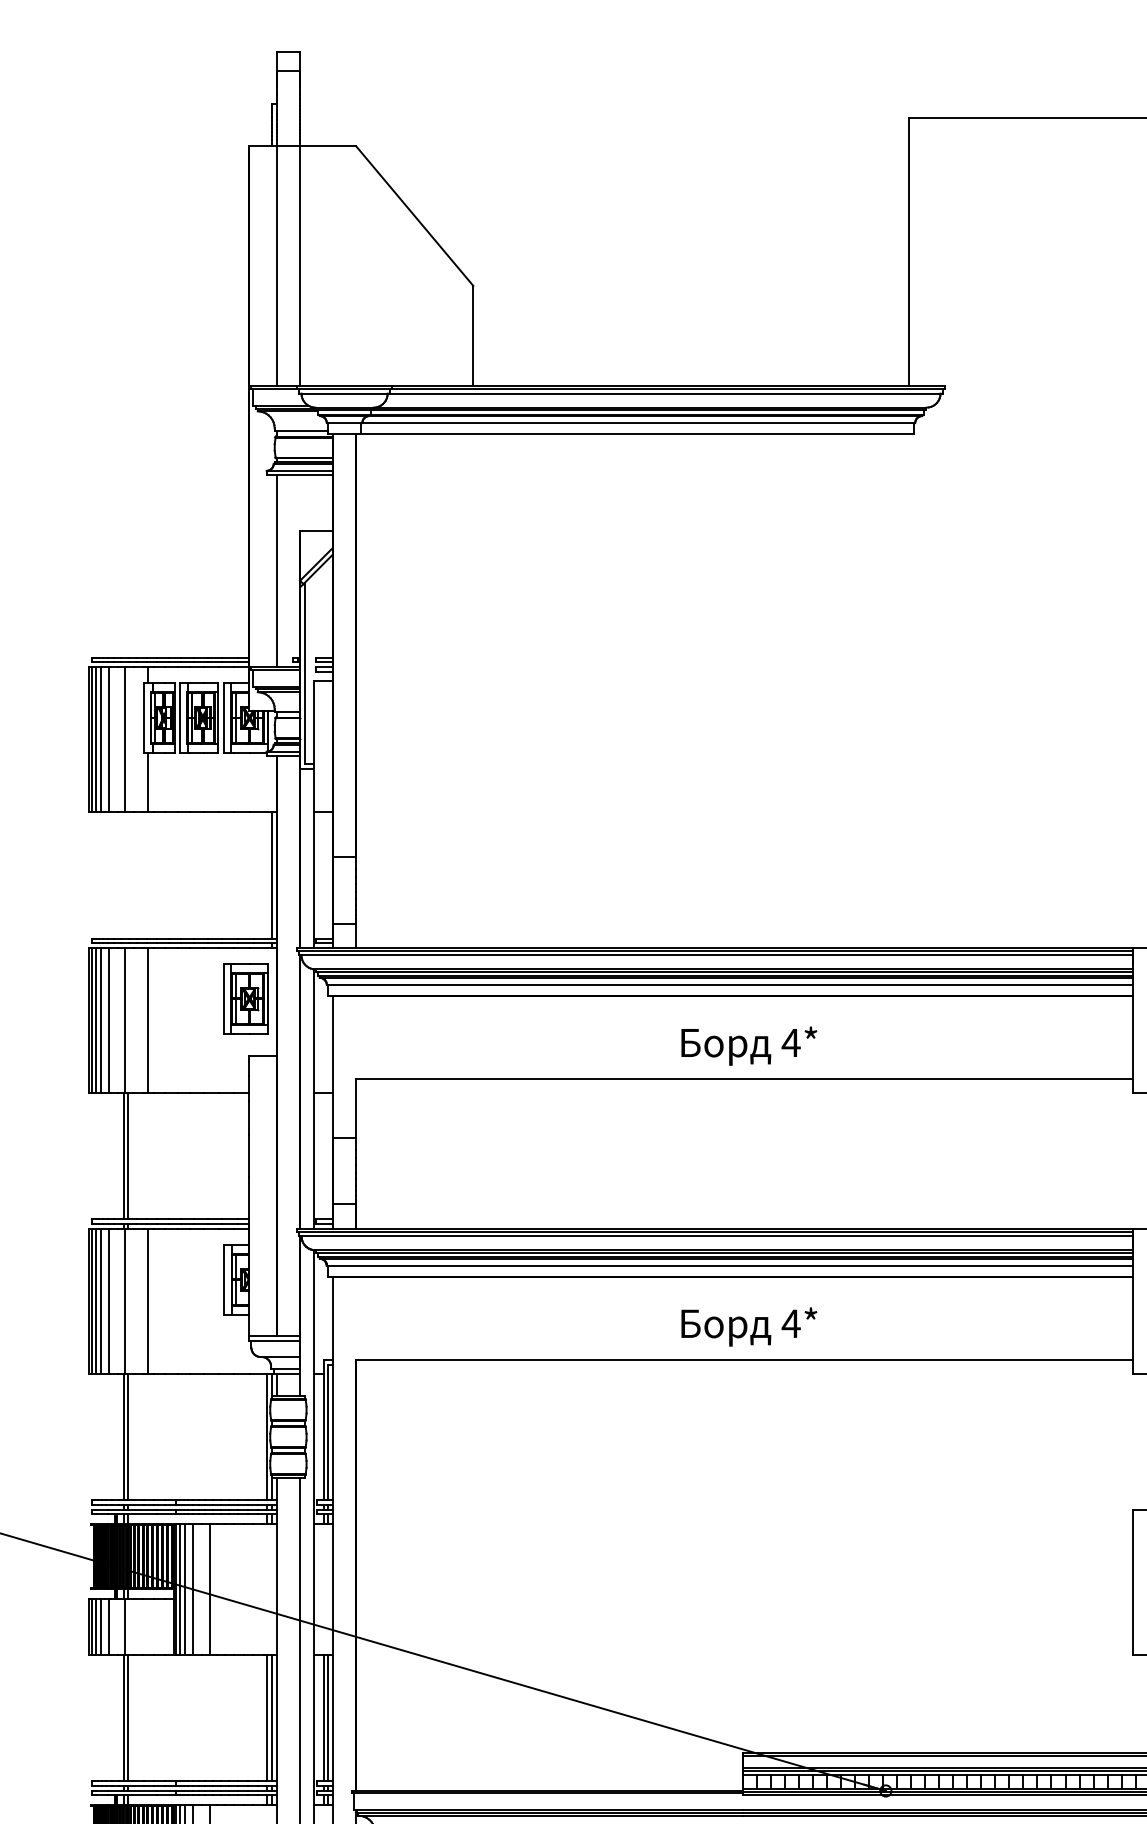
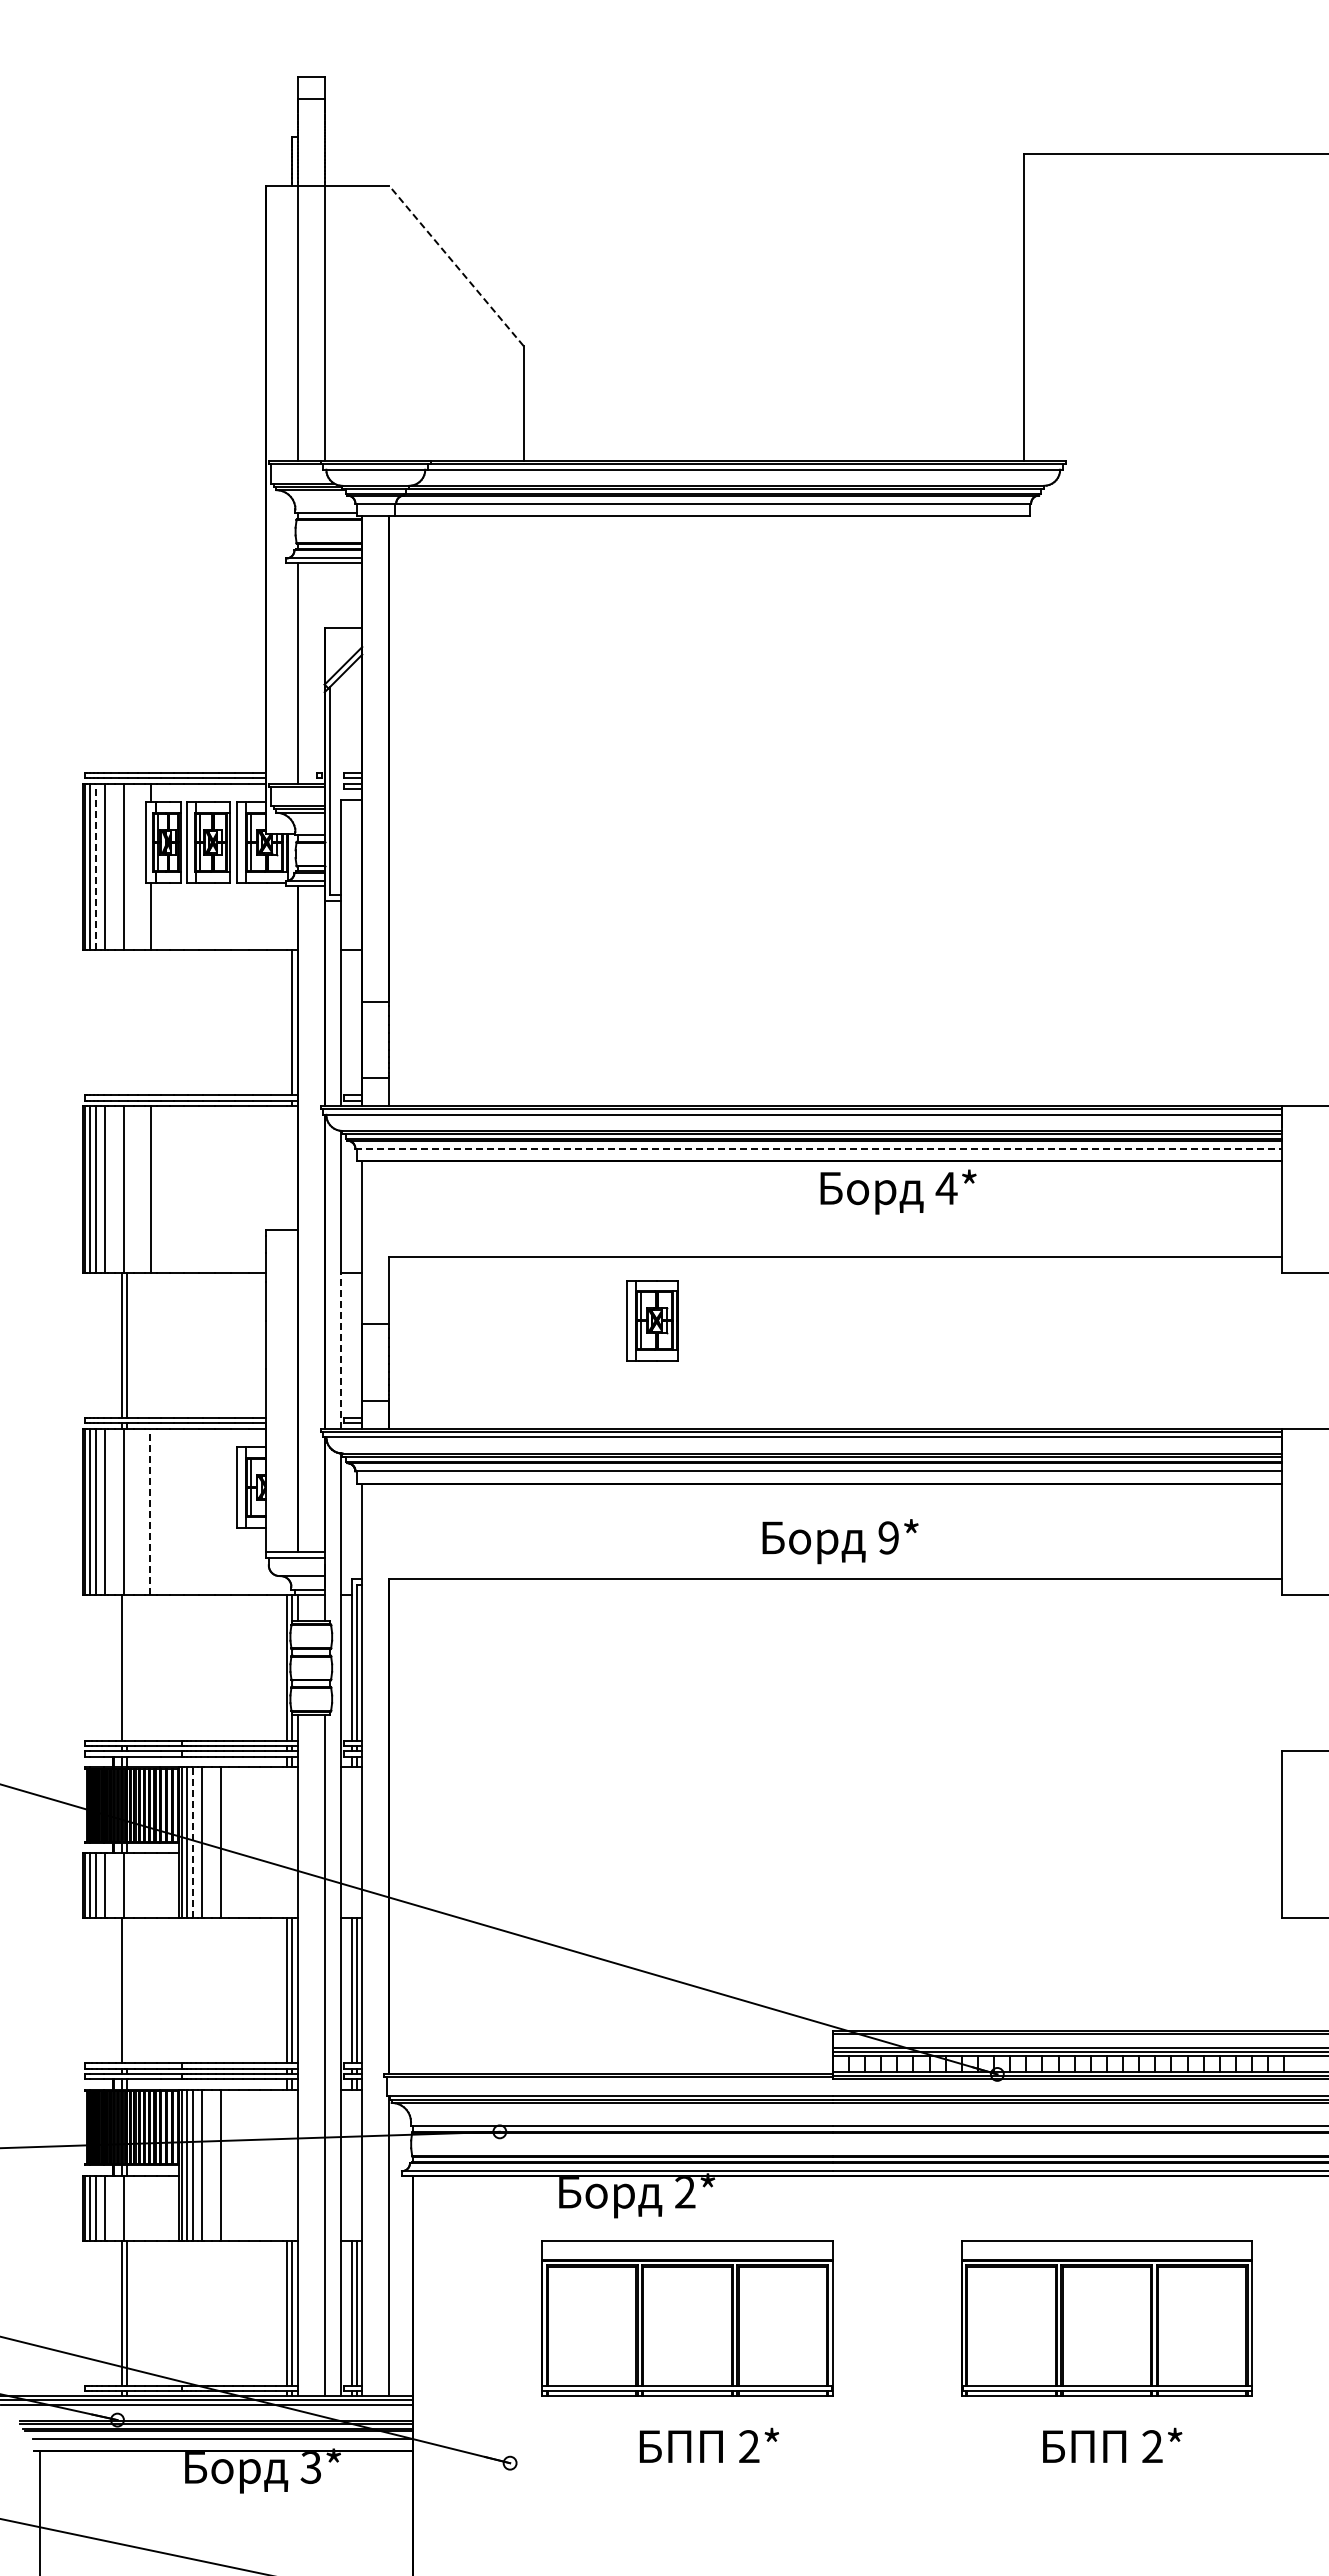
line: (414, 215) -> (456, 265), solid -> dashed
line: (101, 739) -> (96, 866), solid -> dashed
line: (730, 984) -> (818, 1148), solid -> dashed
part: (245, 998) -> (652, 1320), moved
text: (749, 1045) -> (898, 1191), moved
line: (313, 1160) -> (340, 1350), solid -> dashed
line: (148, 1300) -> (150, 1511), solid -> dashed
text: (791, 1323) -> (888, 1537), 4* -> 9*
line: (128, 1436) -> (127, 1667), removed
line: (184, 1589) -> (192, 1842), solid -> dashed
line: (128, 1717) -> (127, 1990), removed

